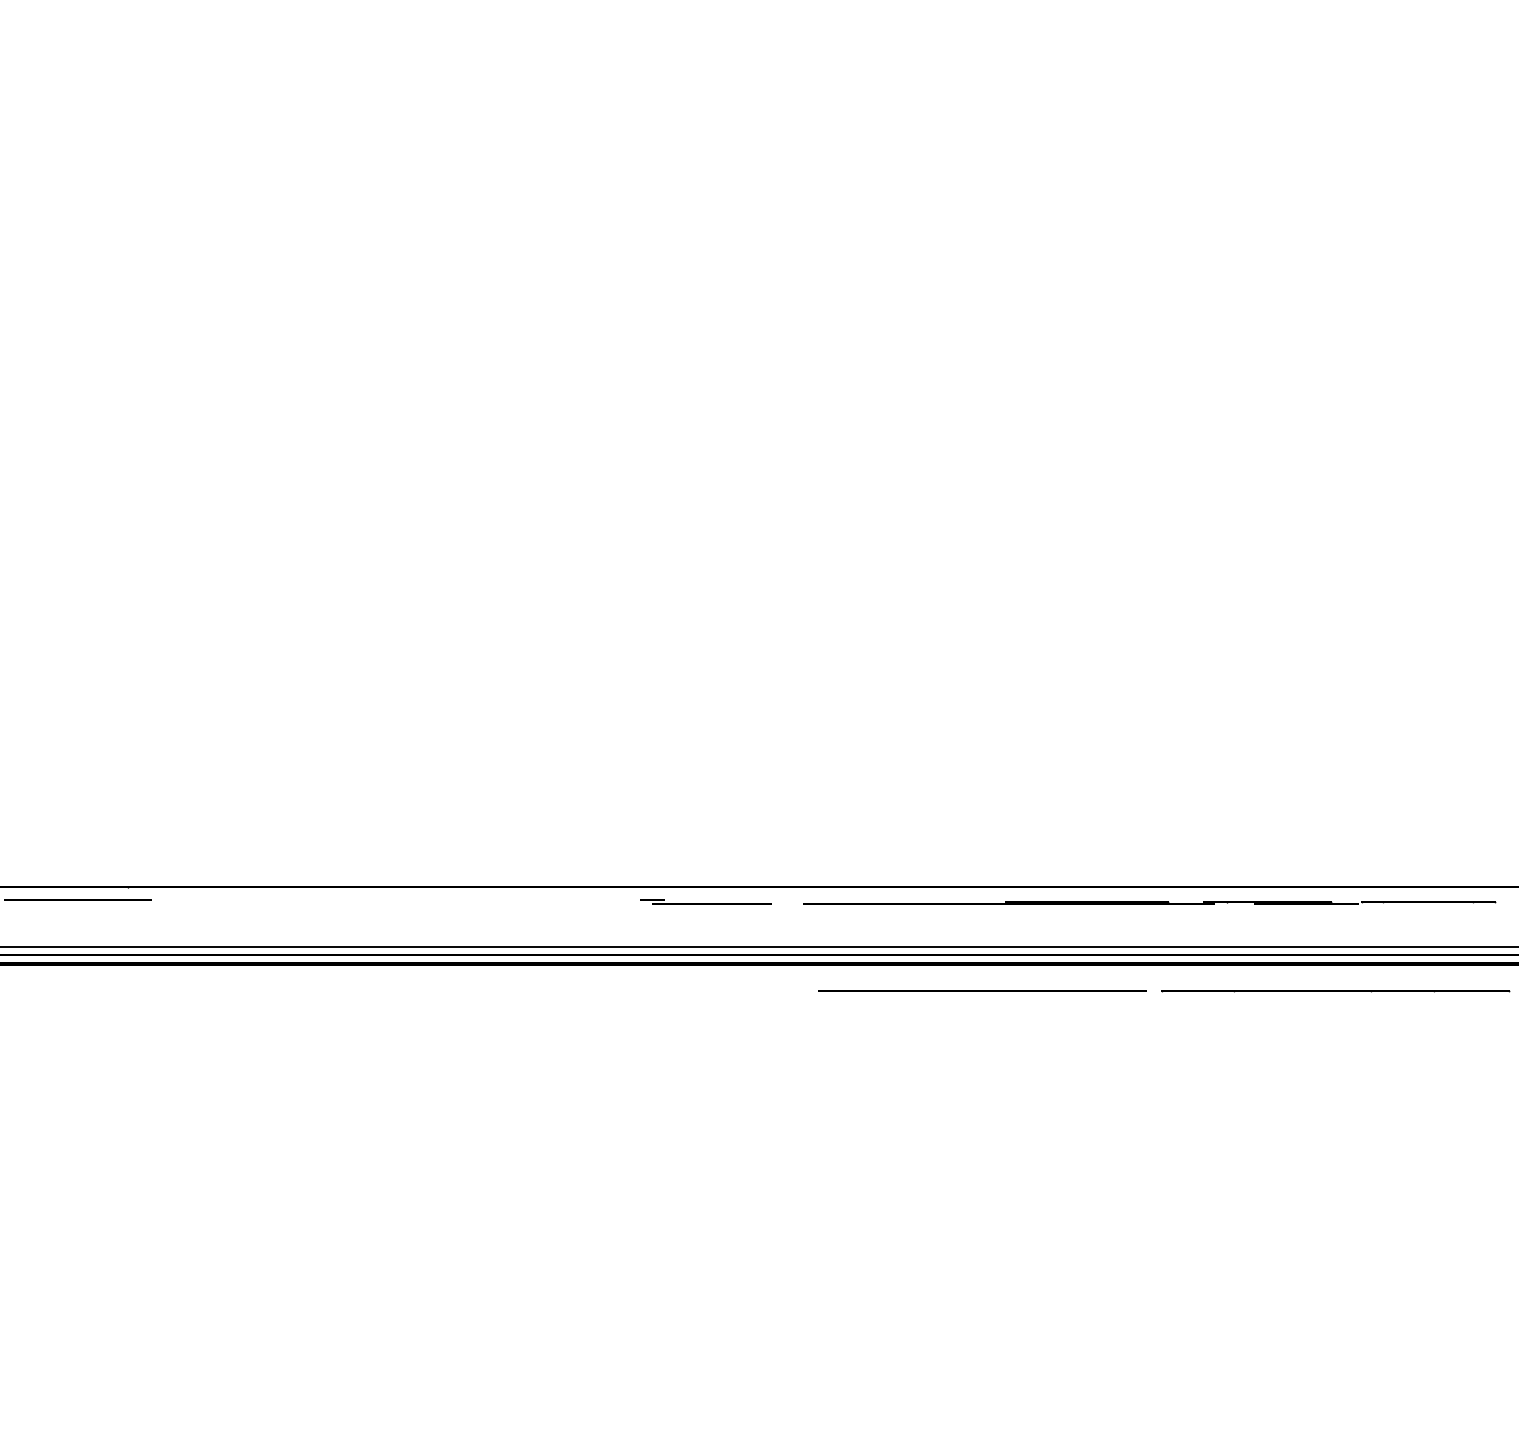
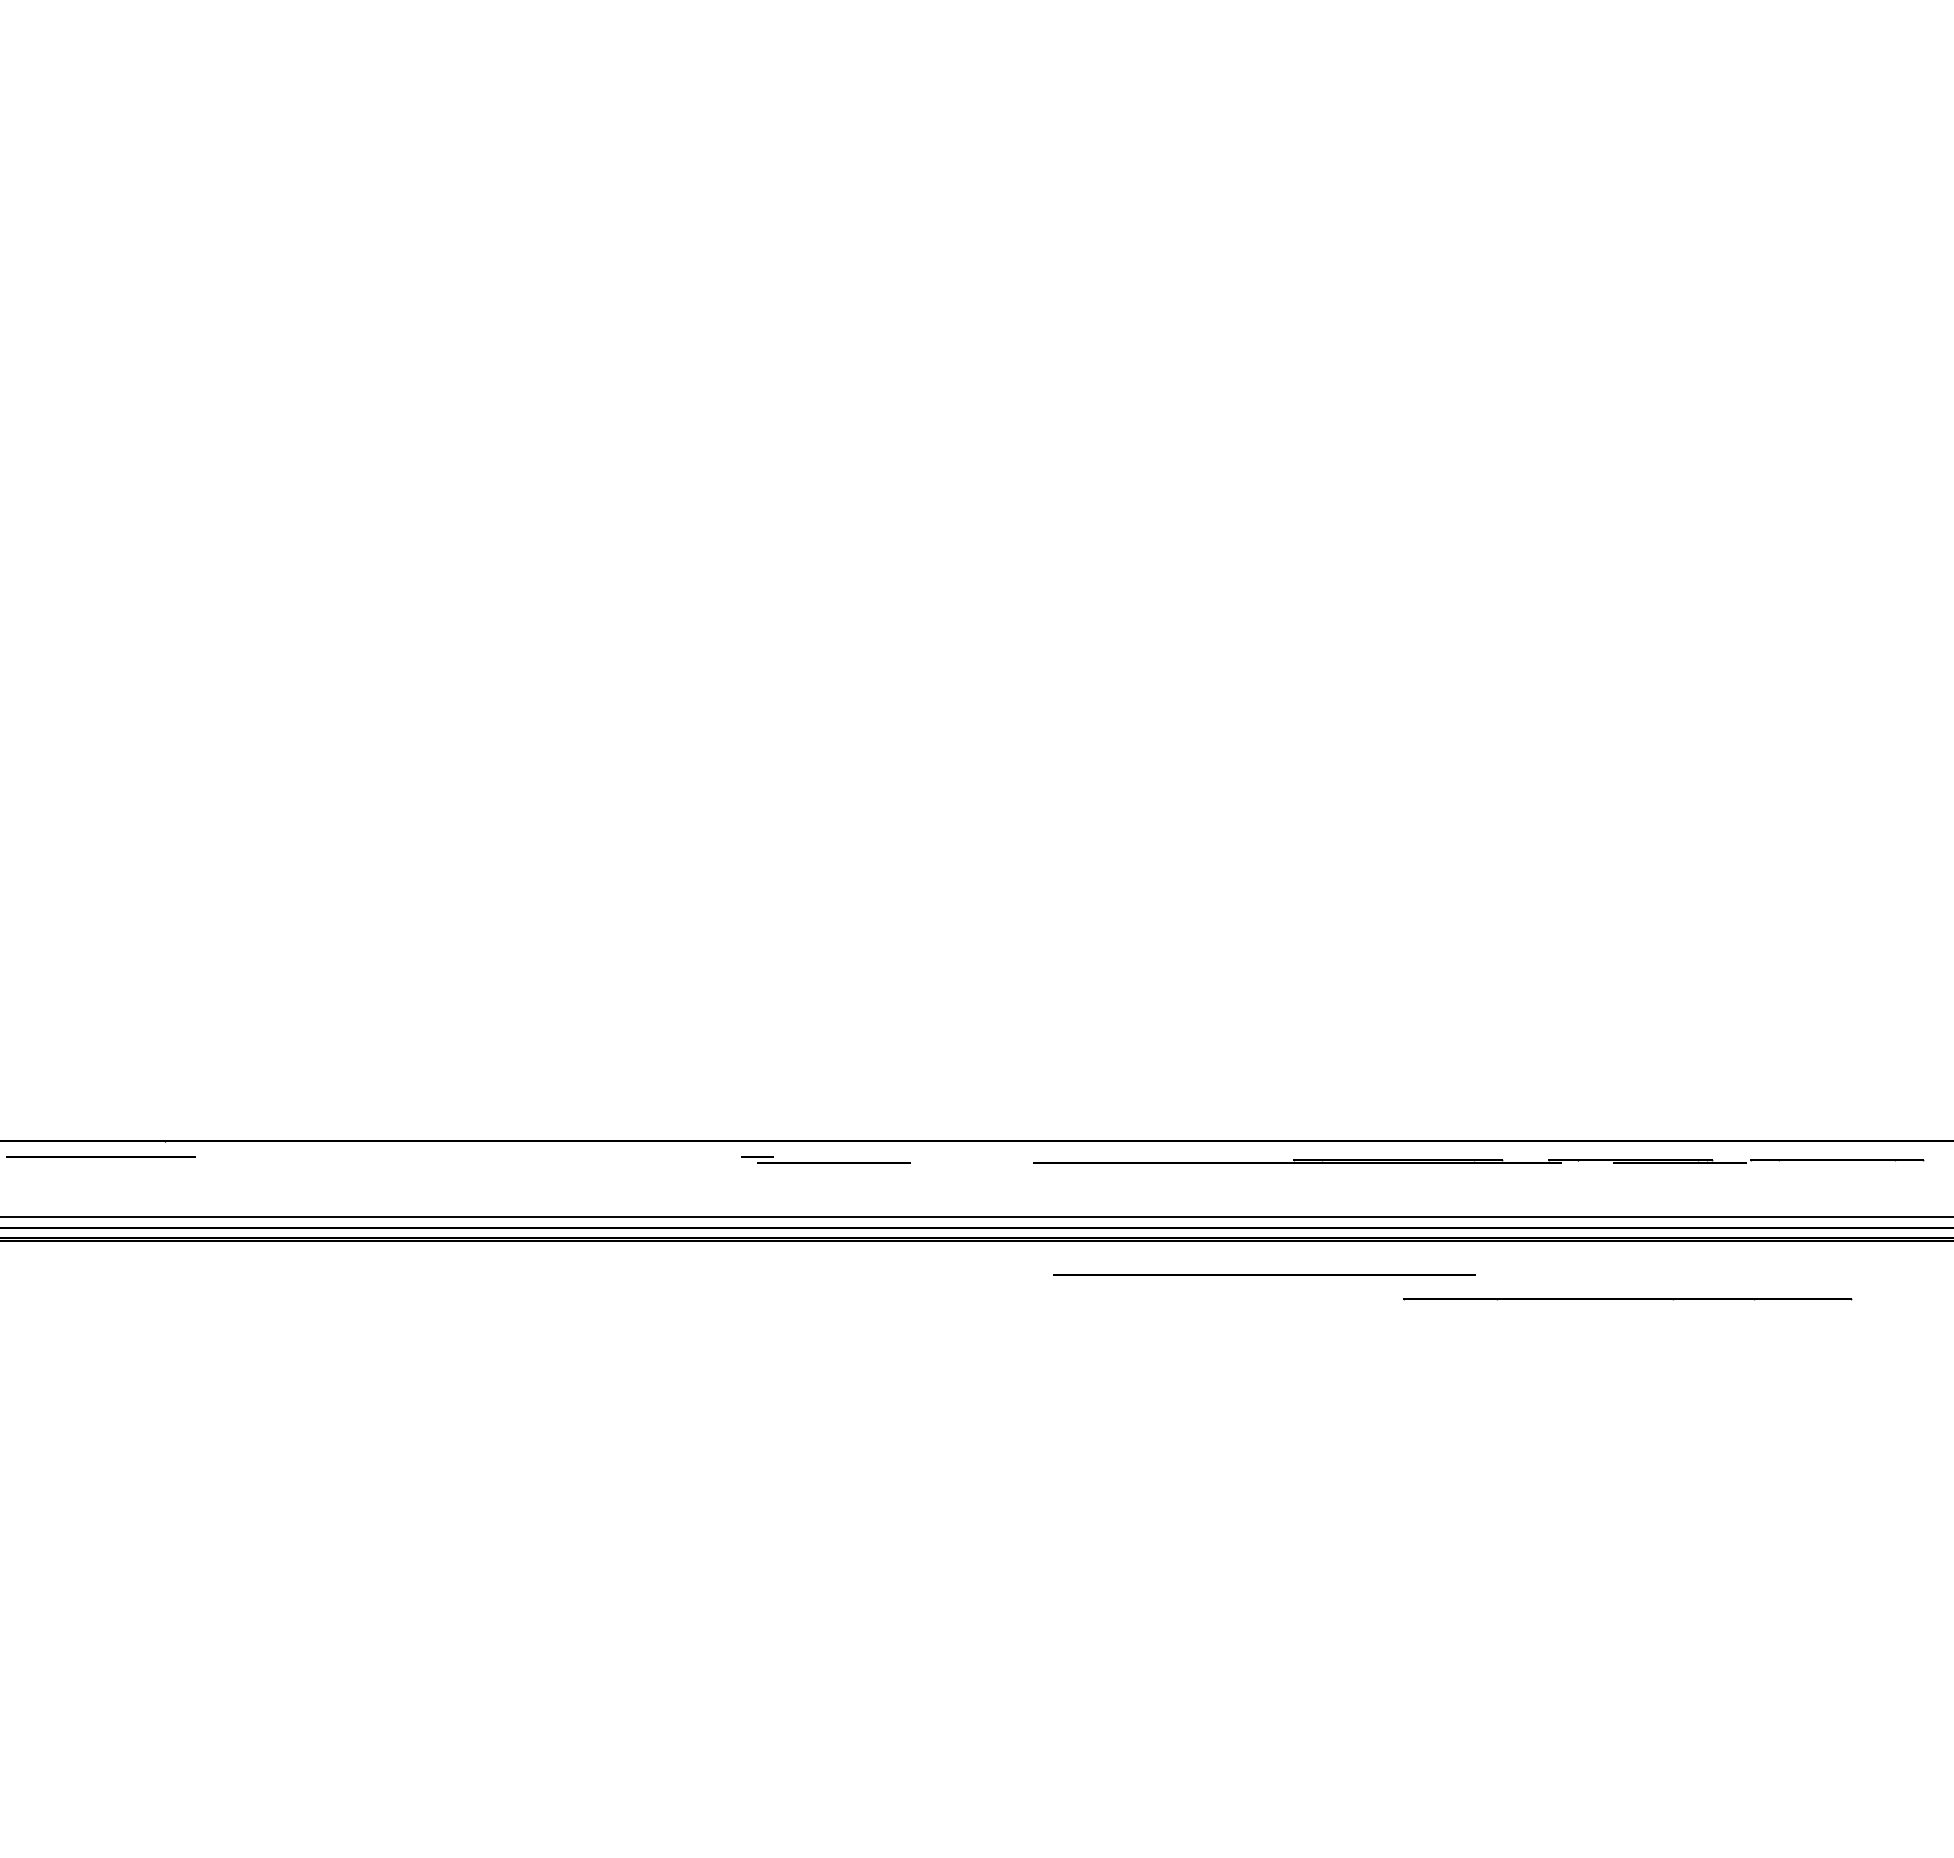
part: (705, 901) -> (825, 1159), moved
line: (1335, 991) -> (1627, 1299), moved

